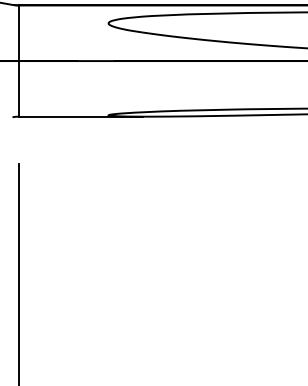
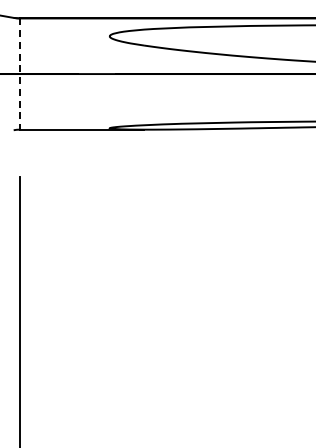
line: (19, 61) -> (20, 74), solid -> dashed

